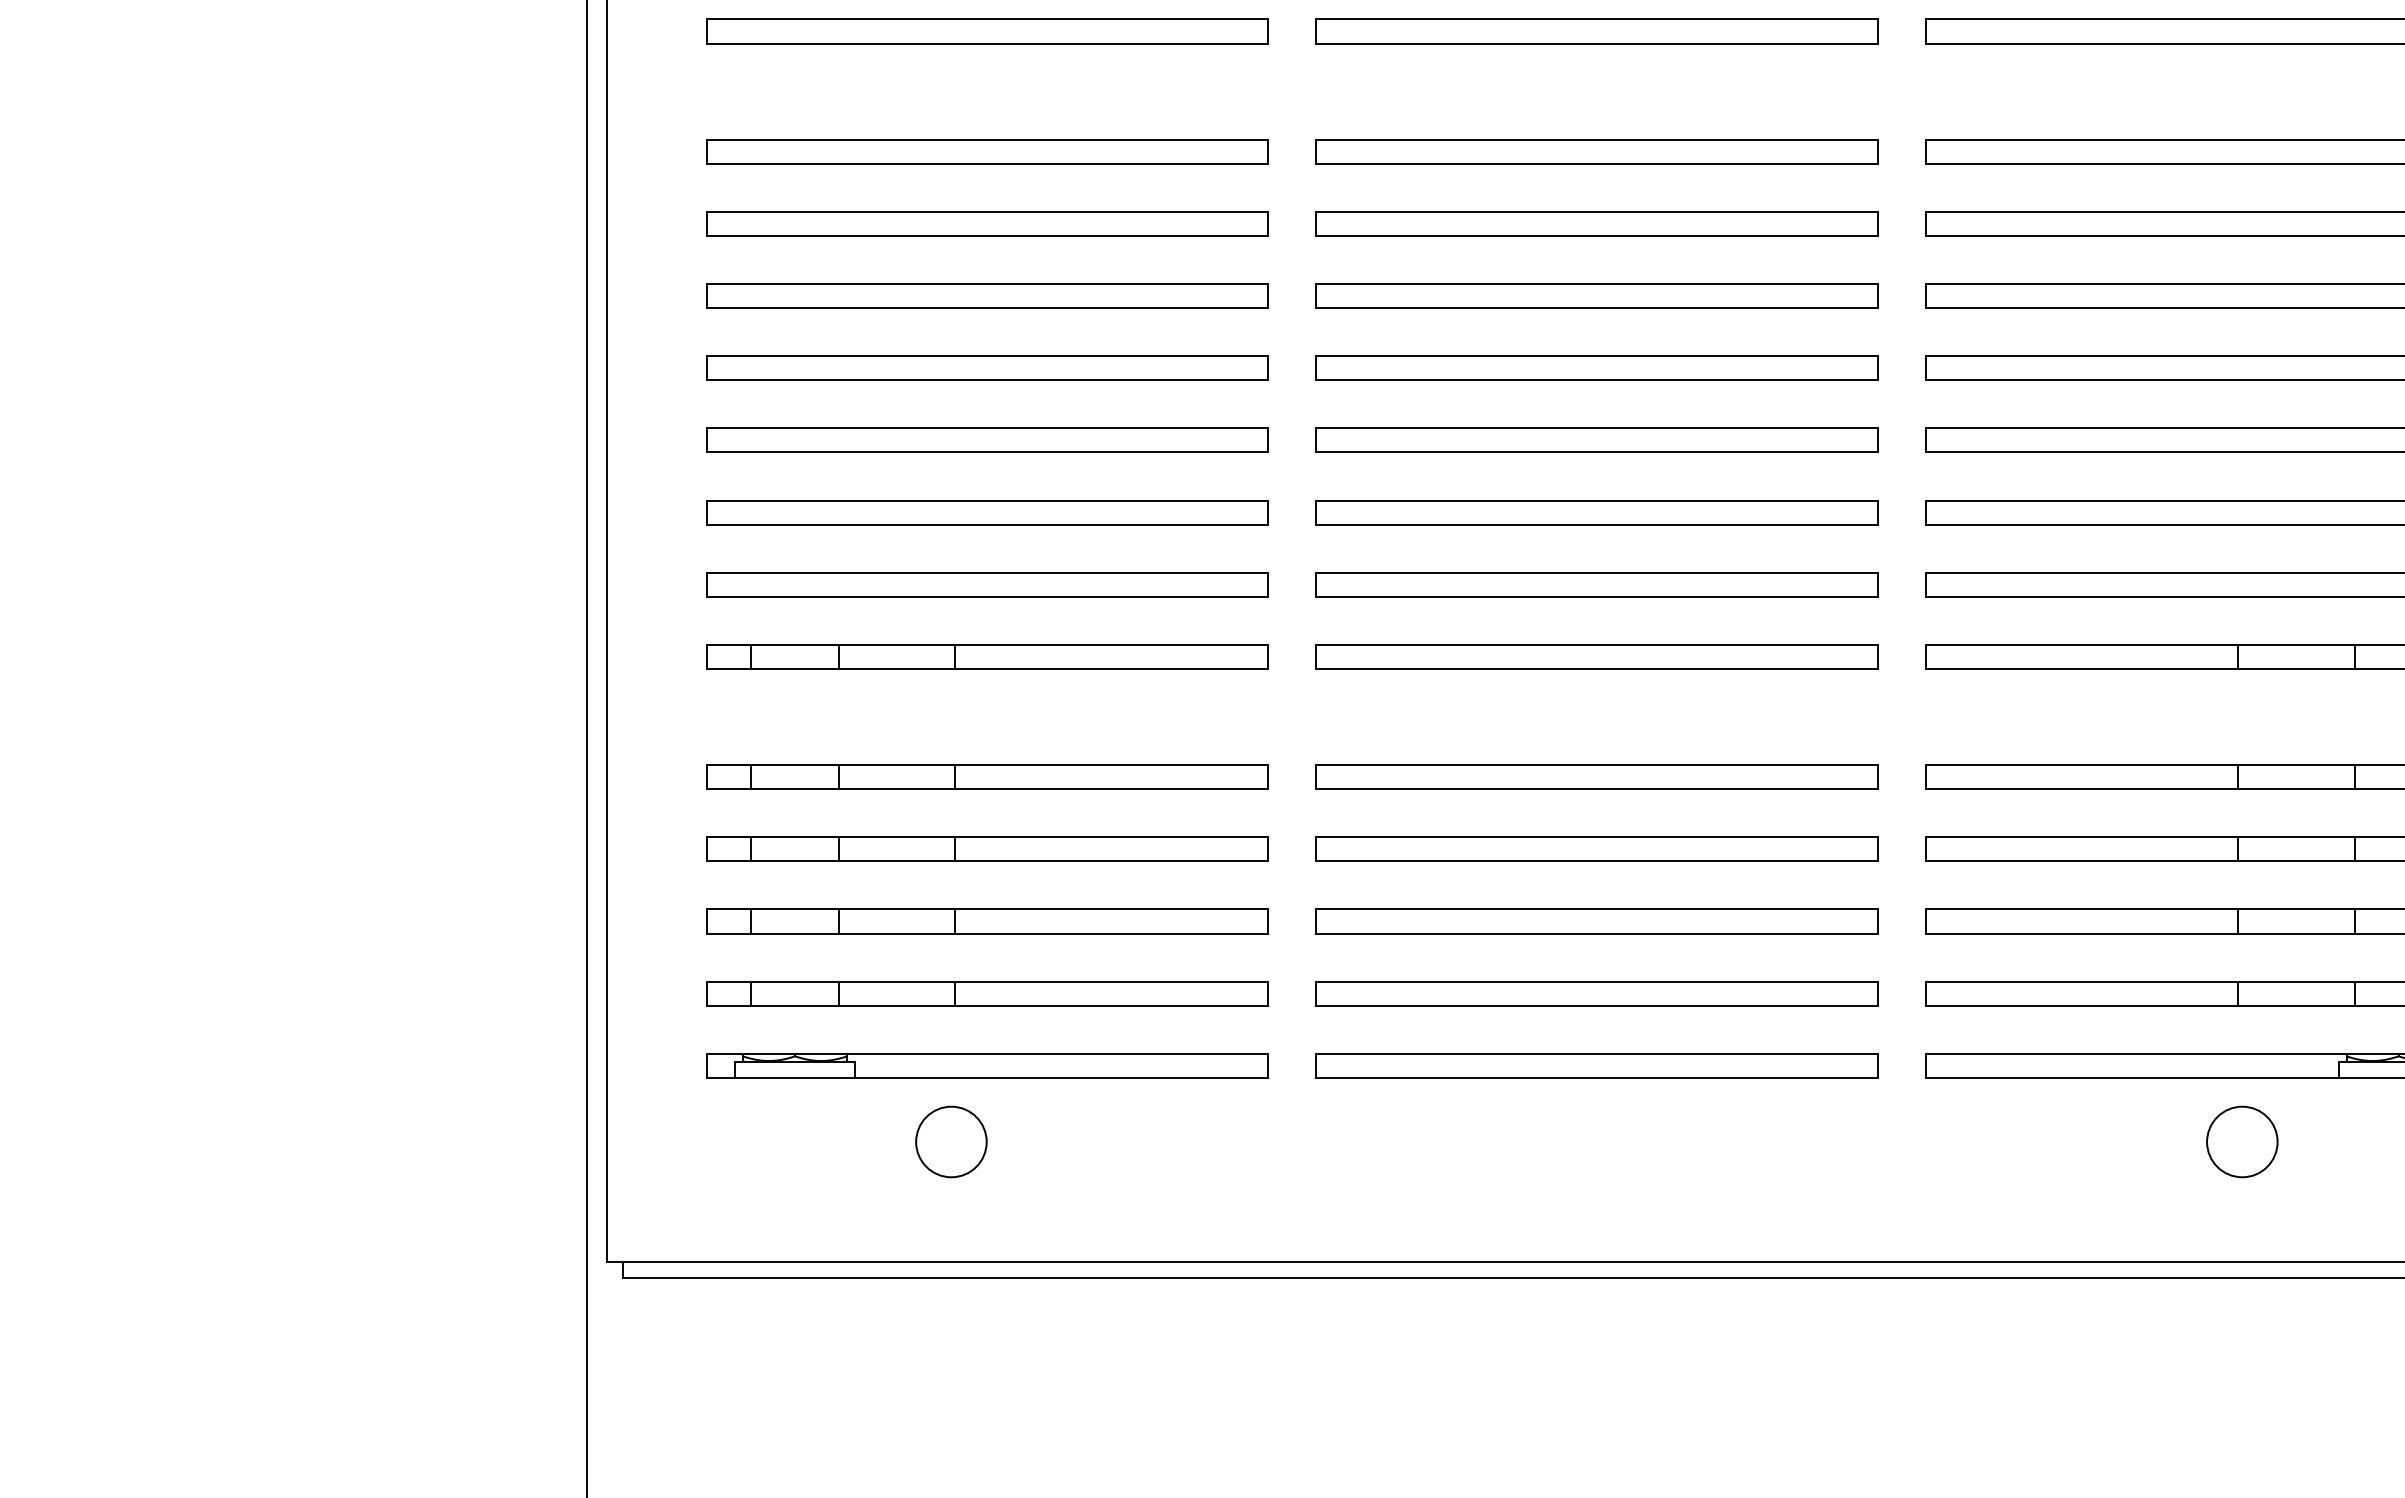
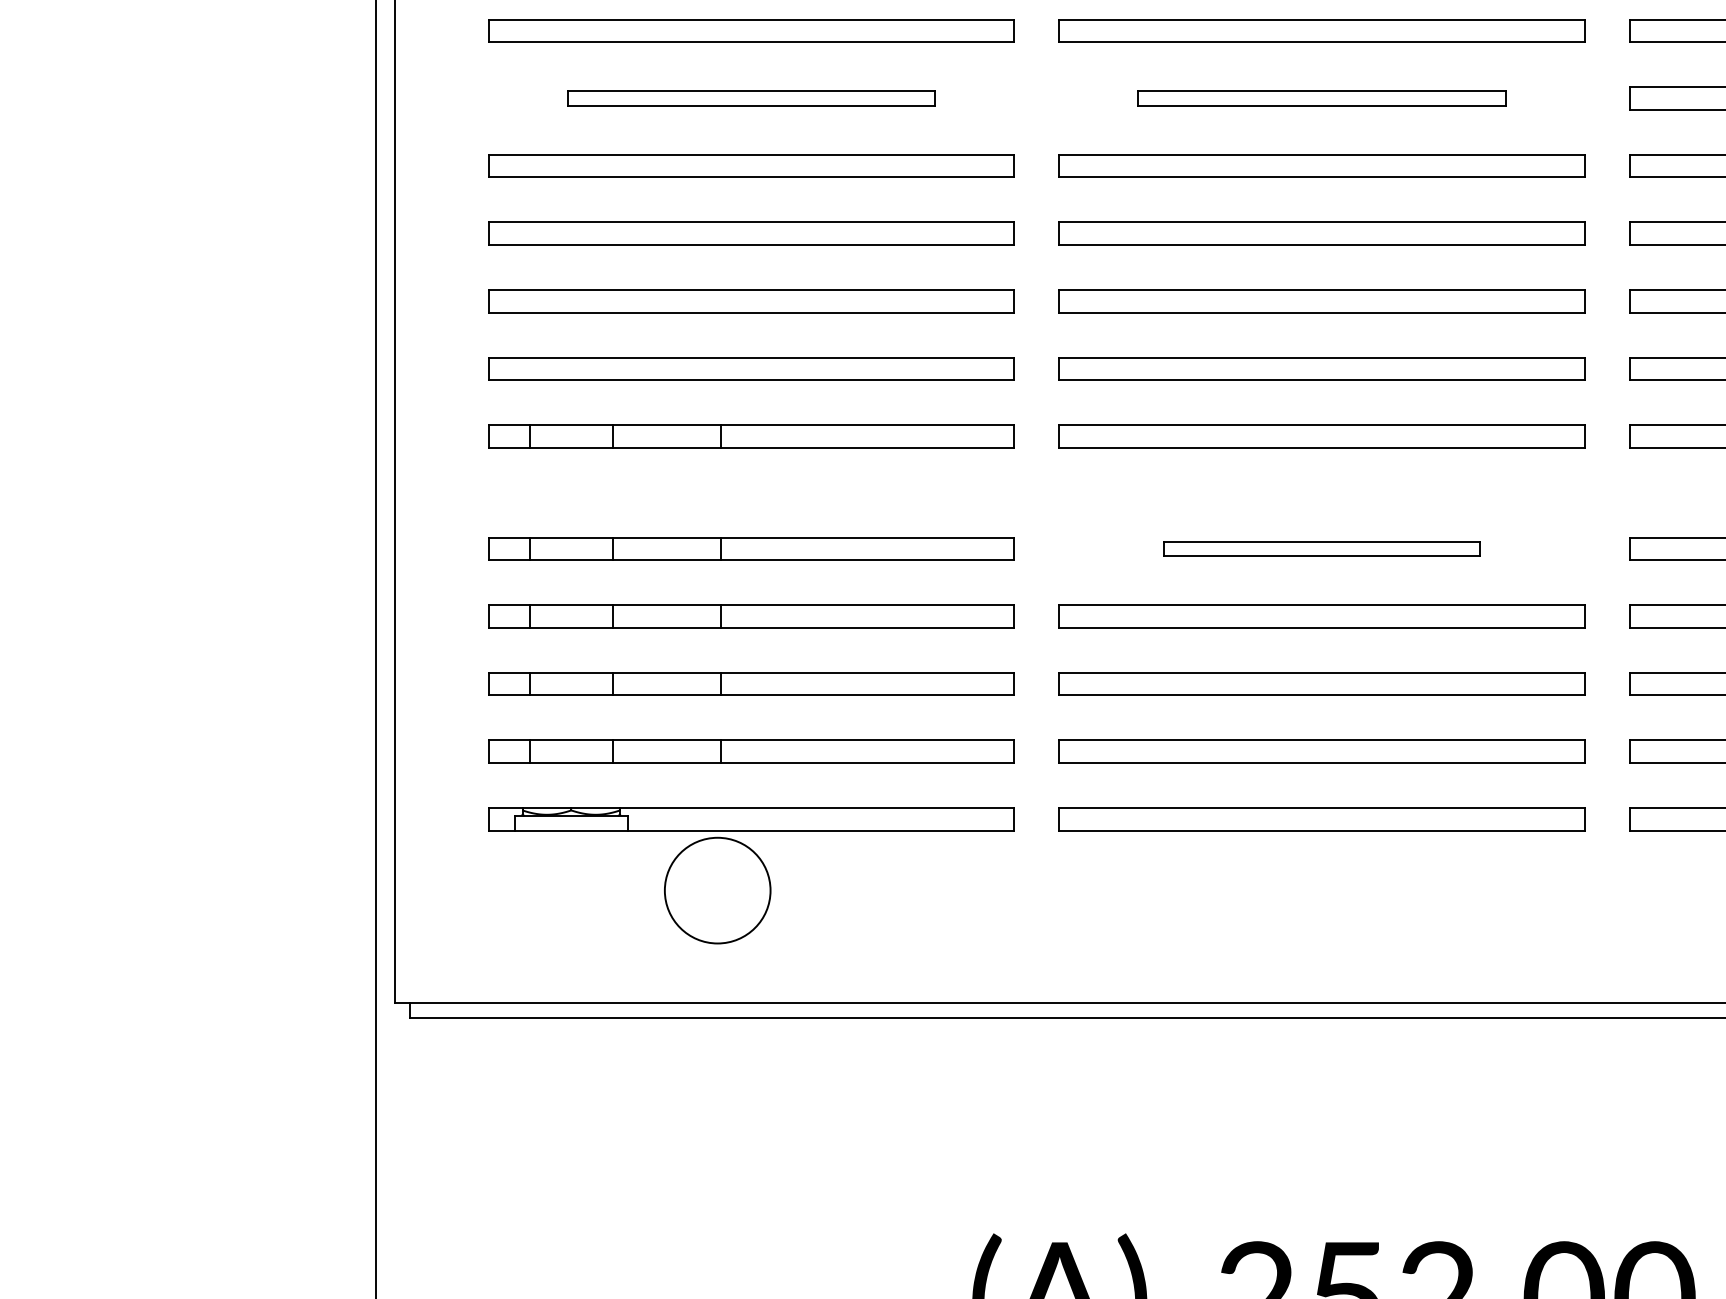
part: (987, 295) -> (751, 98), size x0.7
part: (1596, 295) -> (1321, 98), size x0.7
part: (1596, 776) -> (1321, 548), size x0.6
circle: (951, 1141) -> (717, 890), size x1.6

